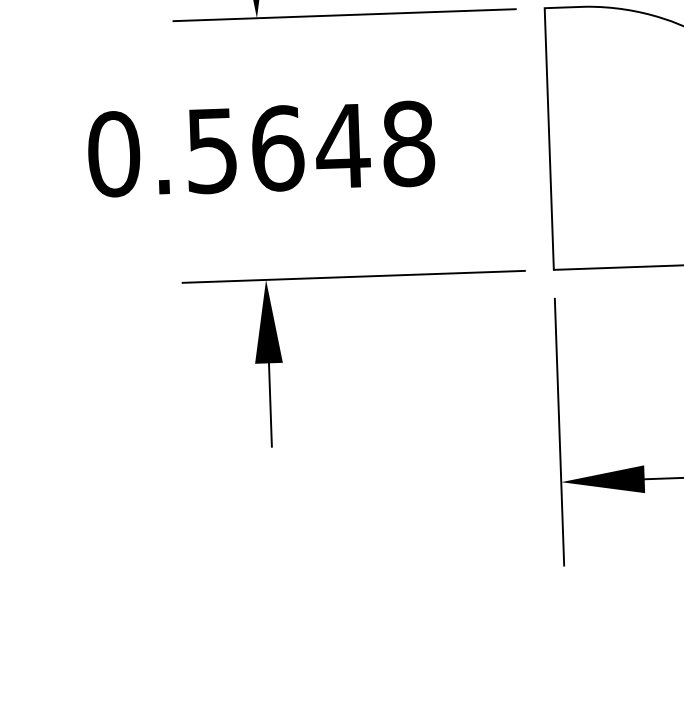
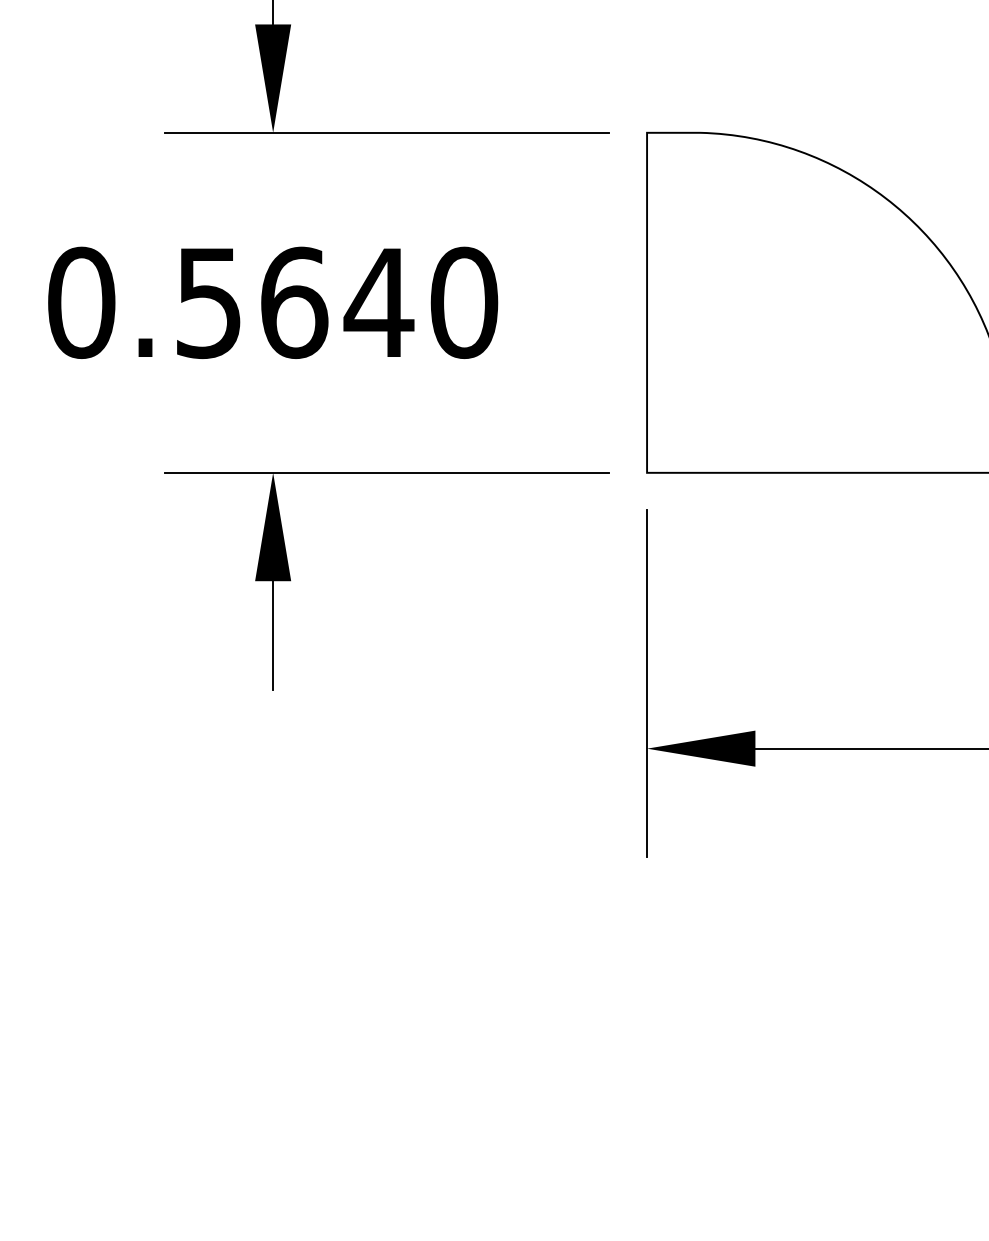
text: (408, 143) -> (464, 302), 0.5648 -> 0.5640

